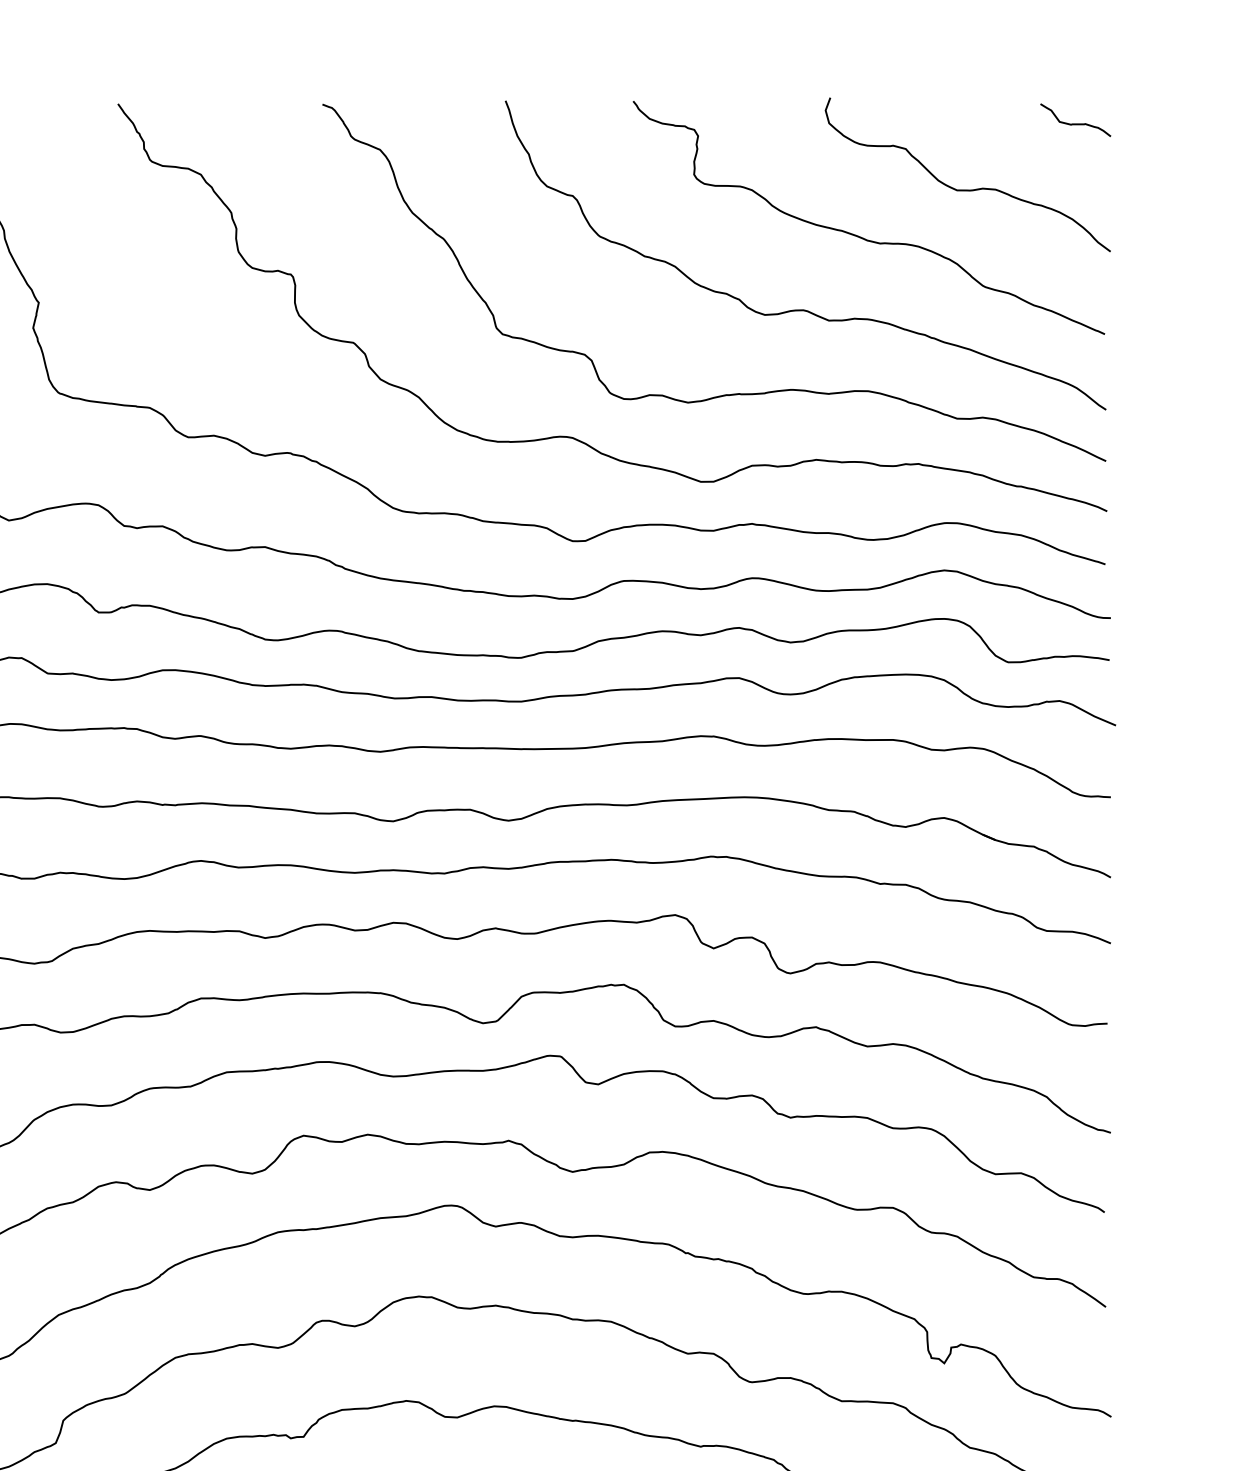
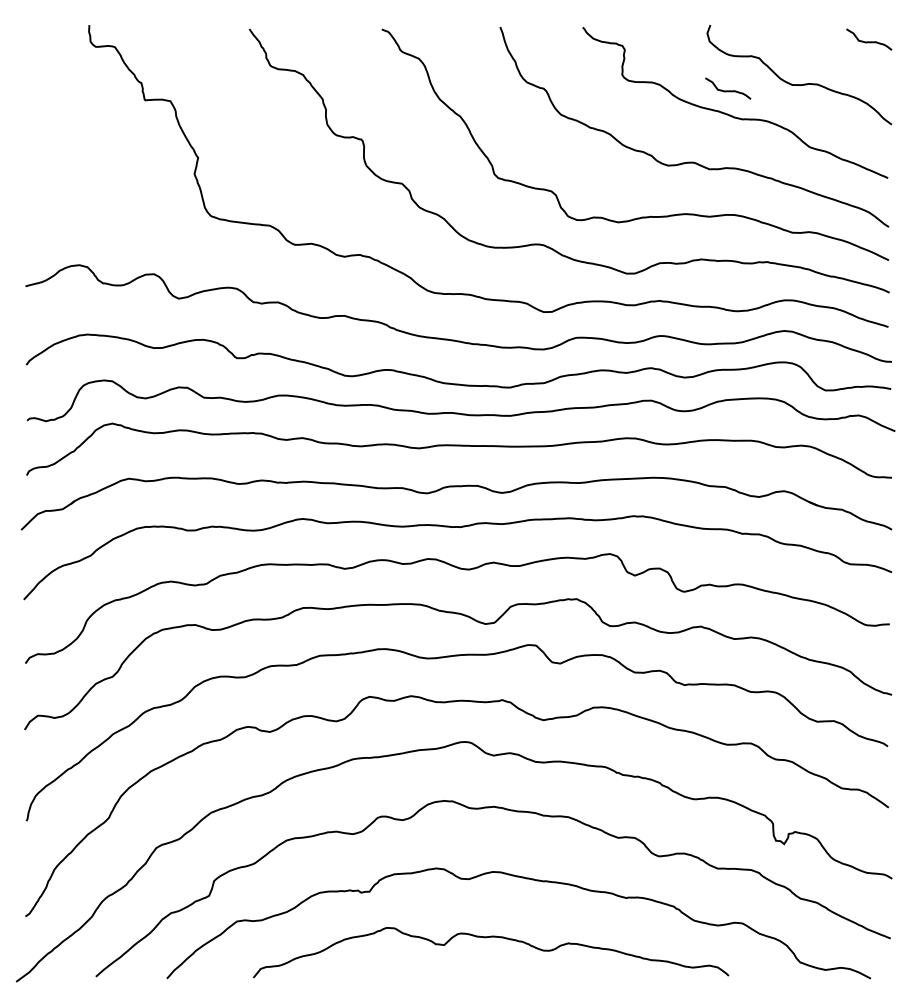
curve: (858, 198) -> (728, 90), added

